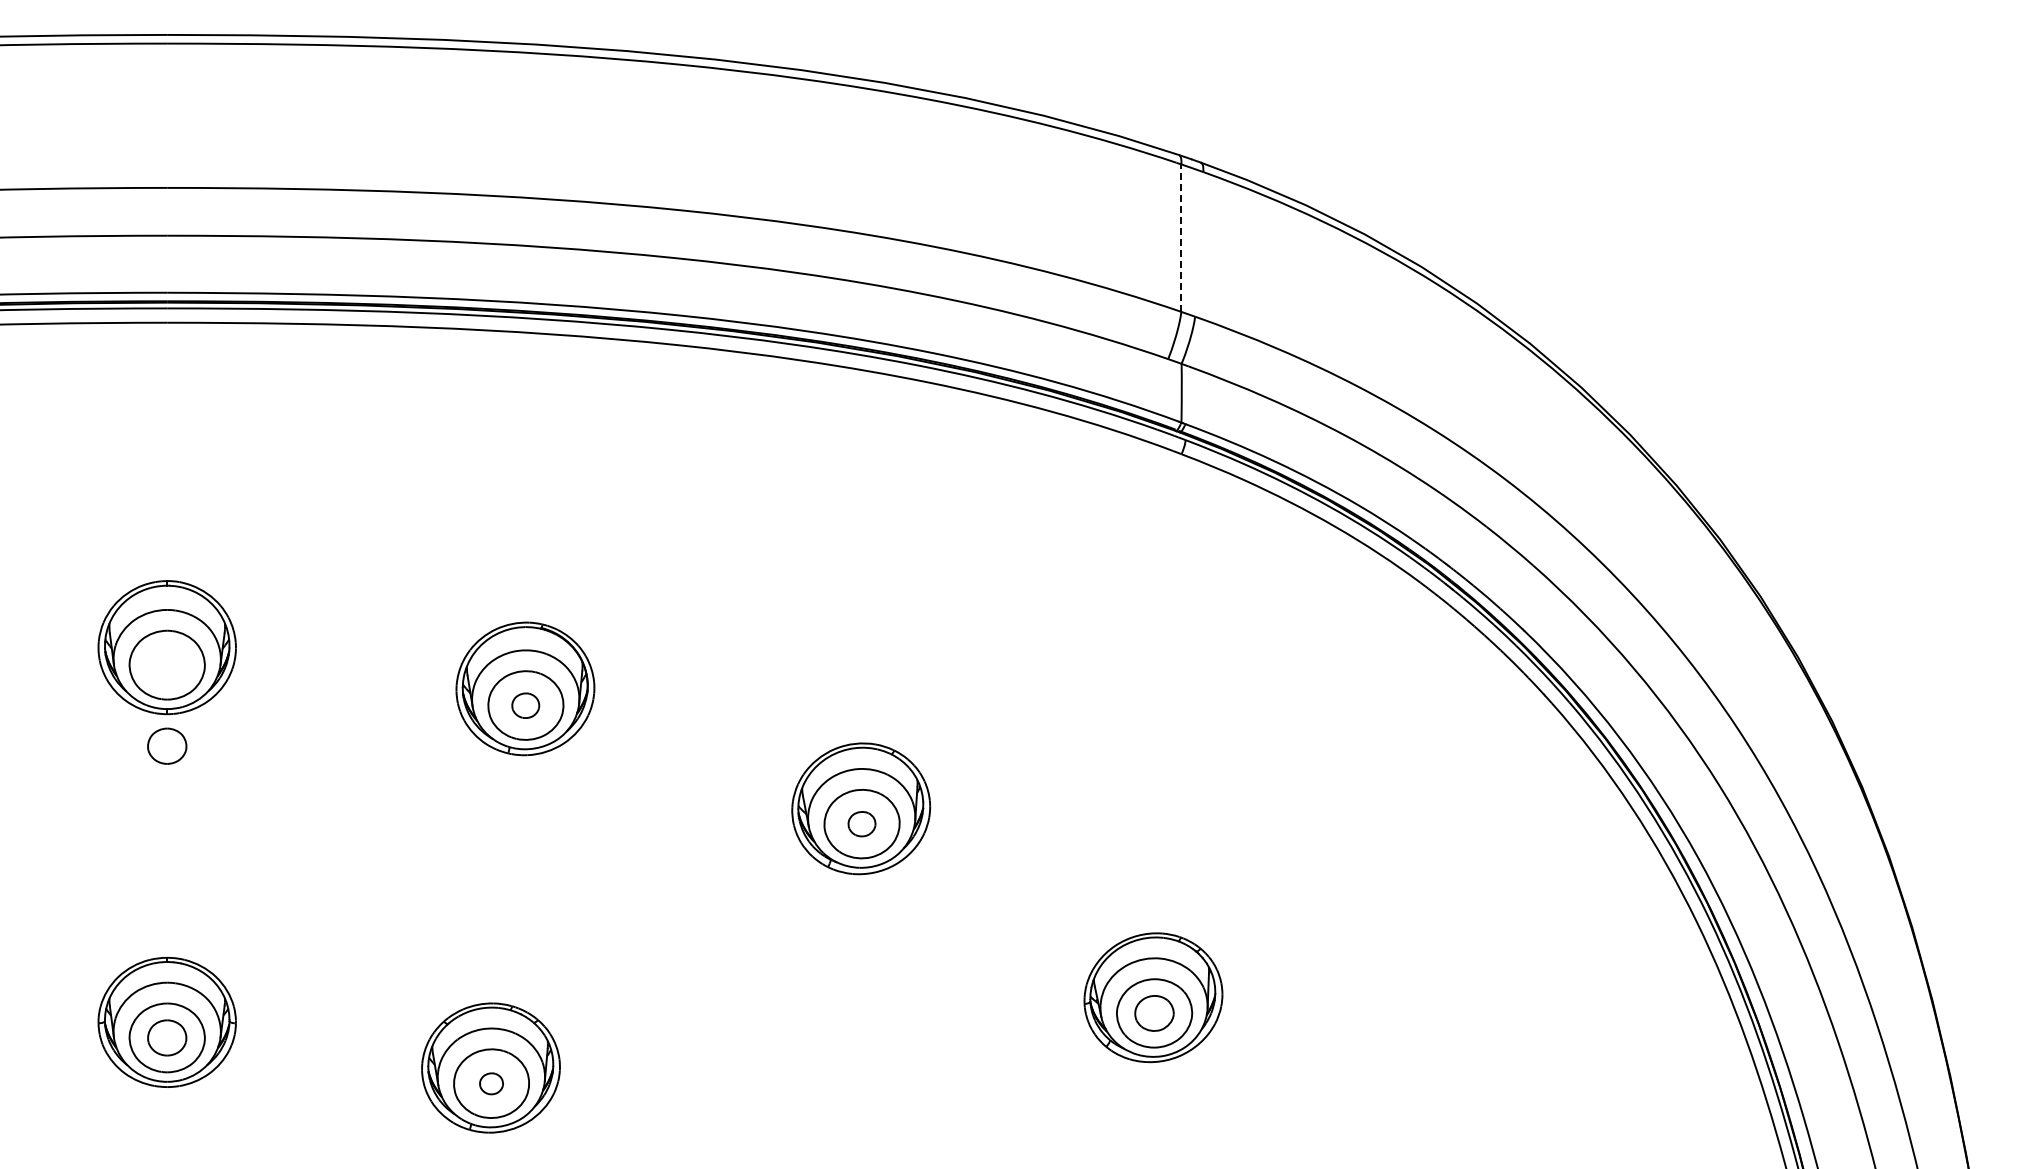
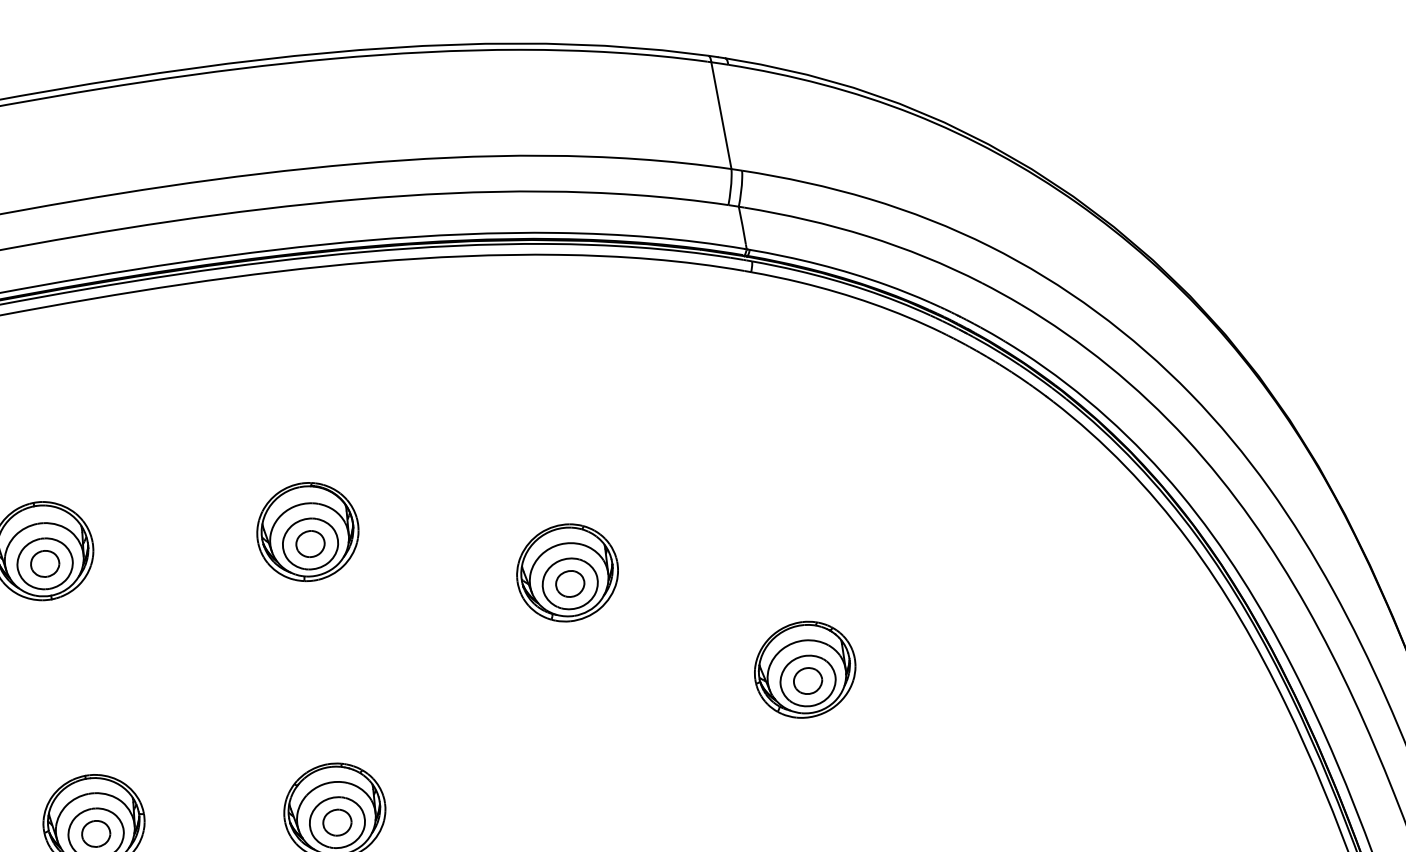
line: (1181, 238) -> (721, 115), dashed -> solid
part: (525, 705) -> (310, 544), size x1.43
part: (167, 745) -> (45, 563), moved
part: (861, 823) -> (569, 583), size x1.43
part: (491, 1083) -> (337, 822), size x1.67

